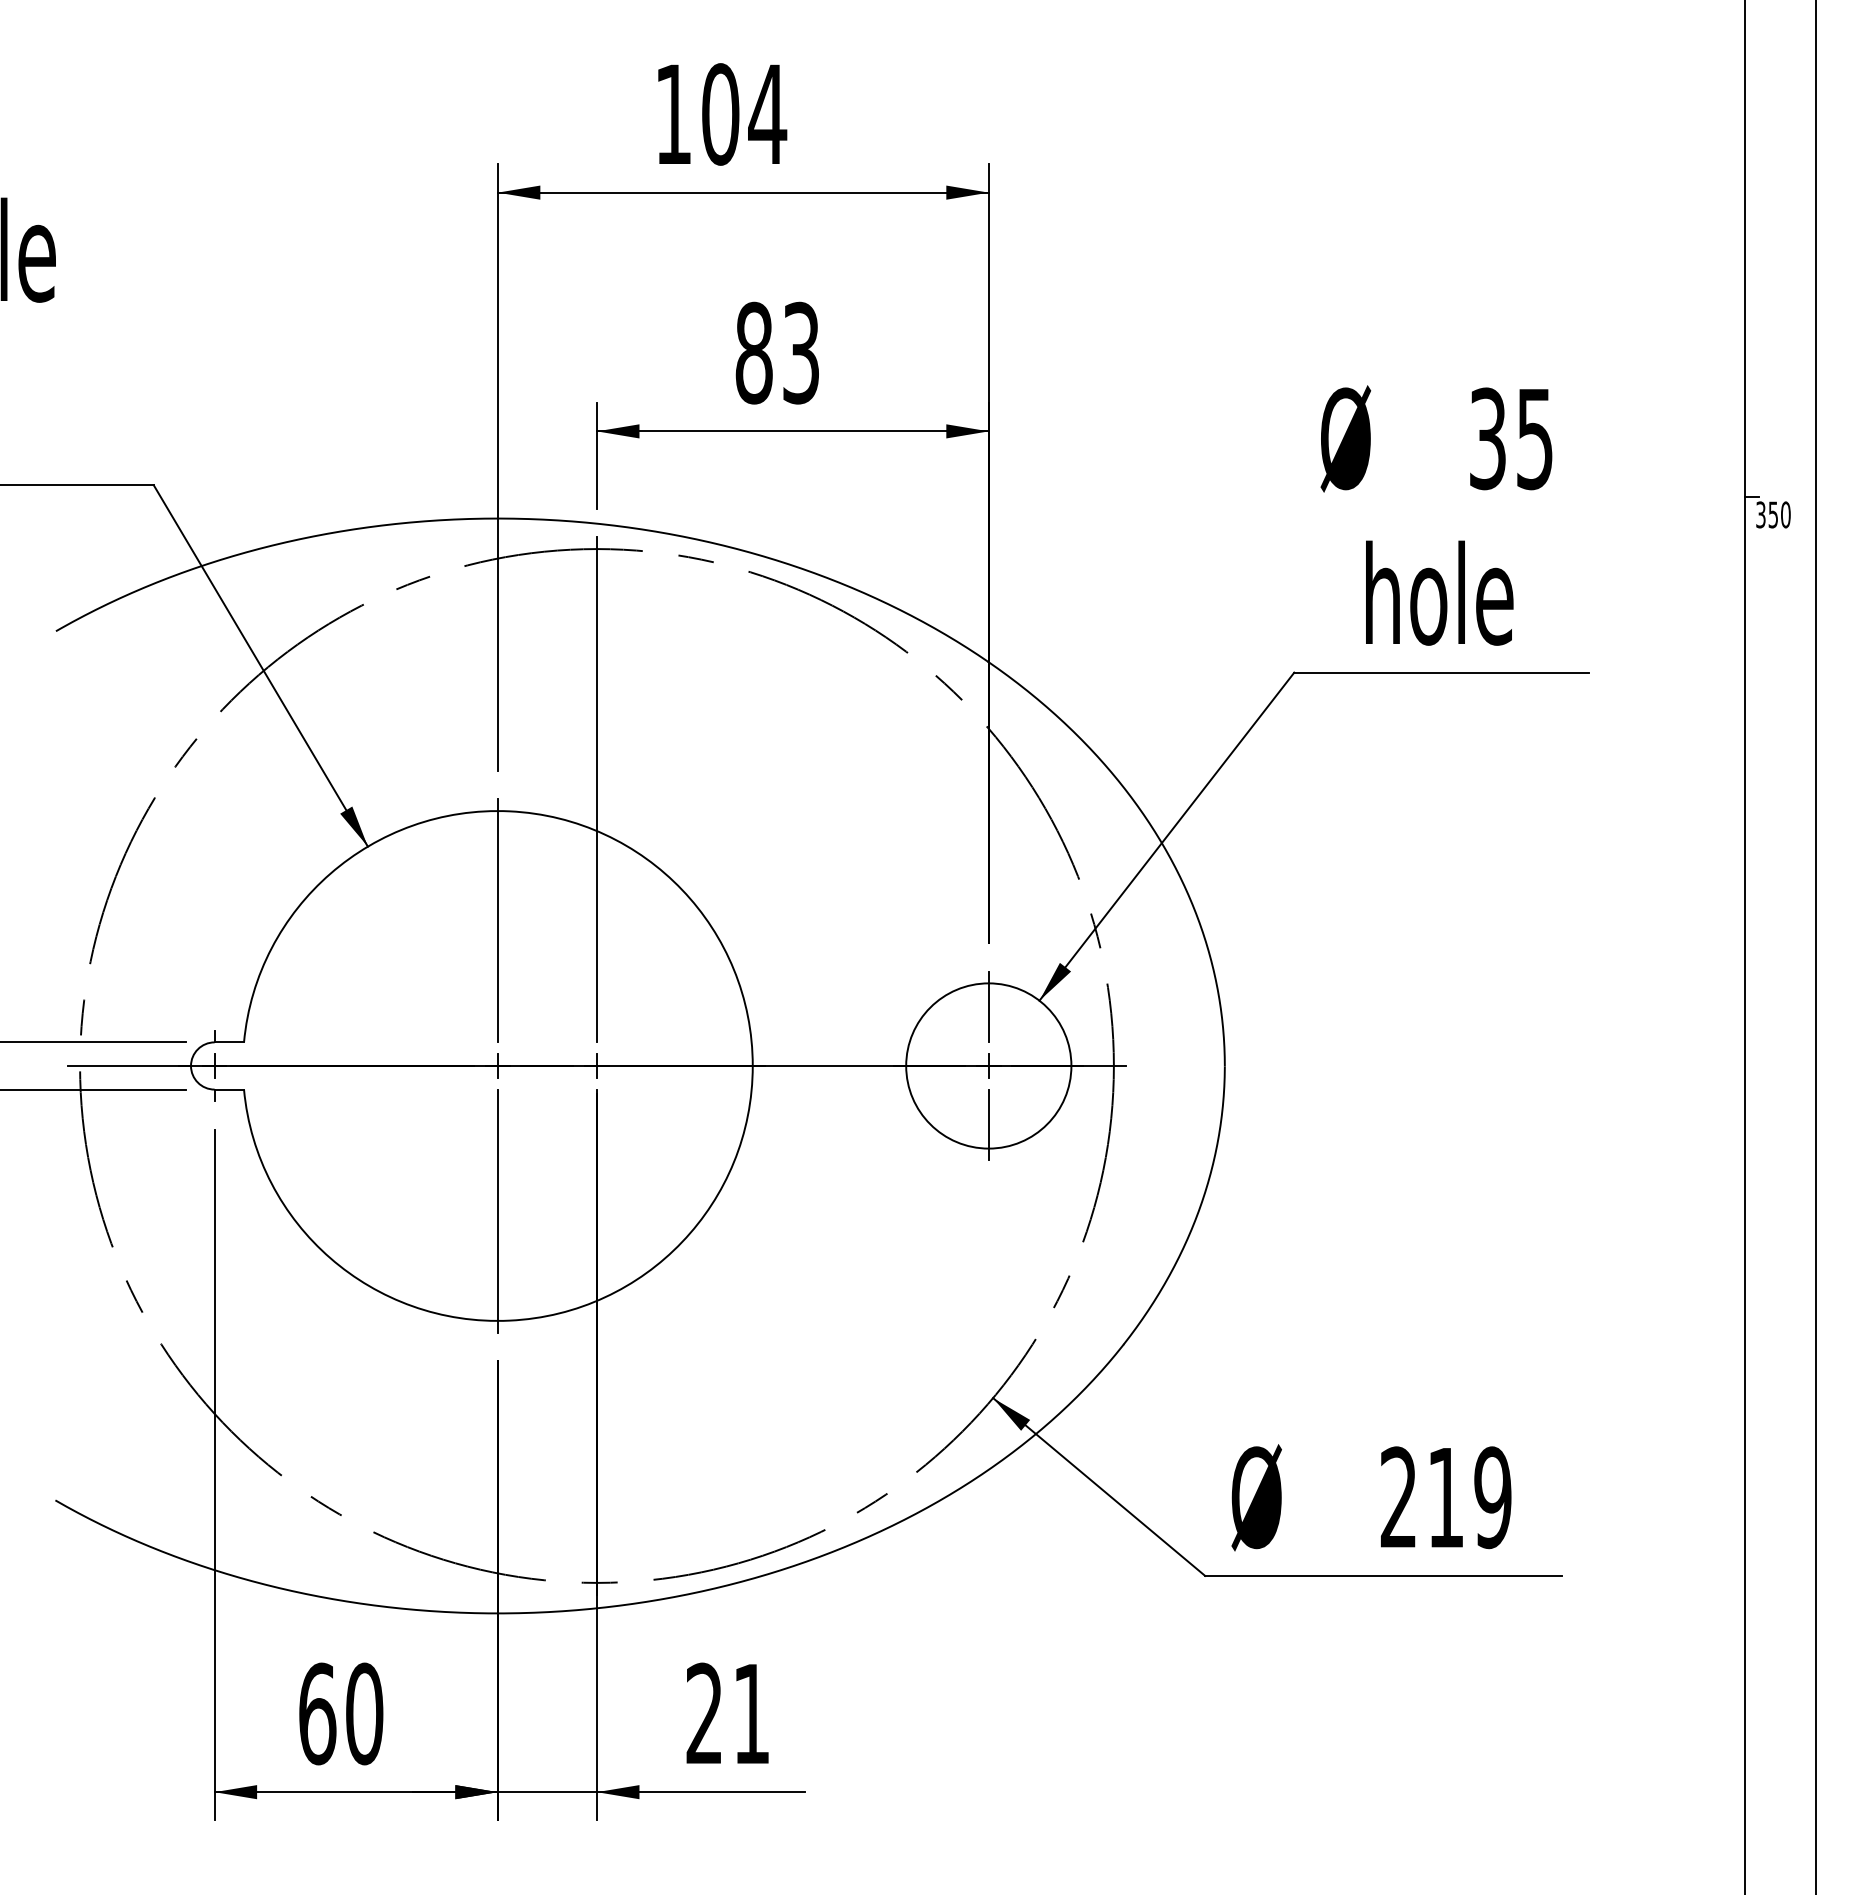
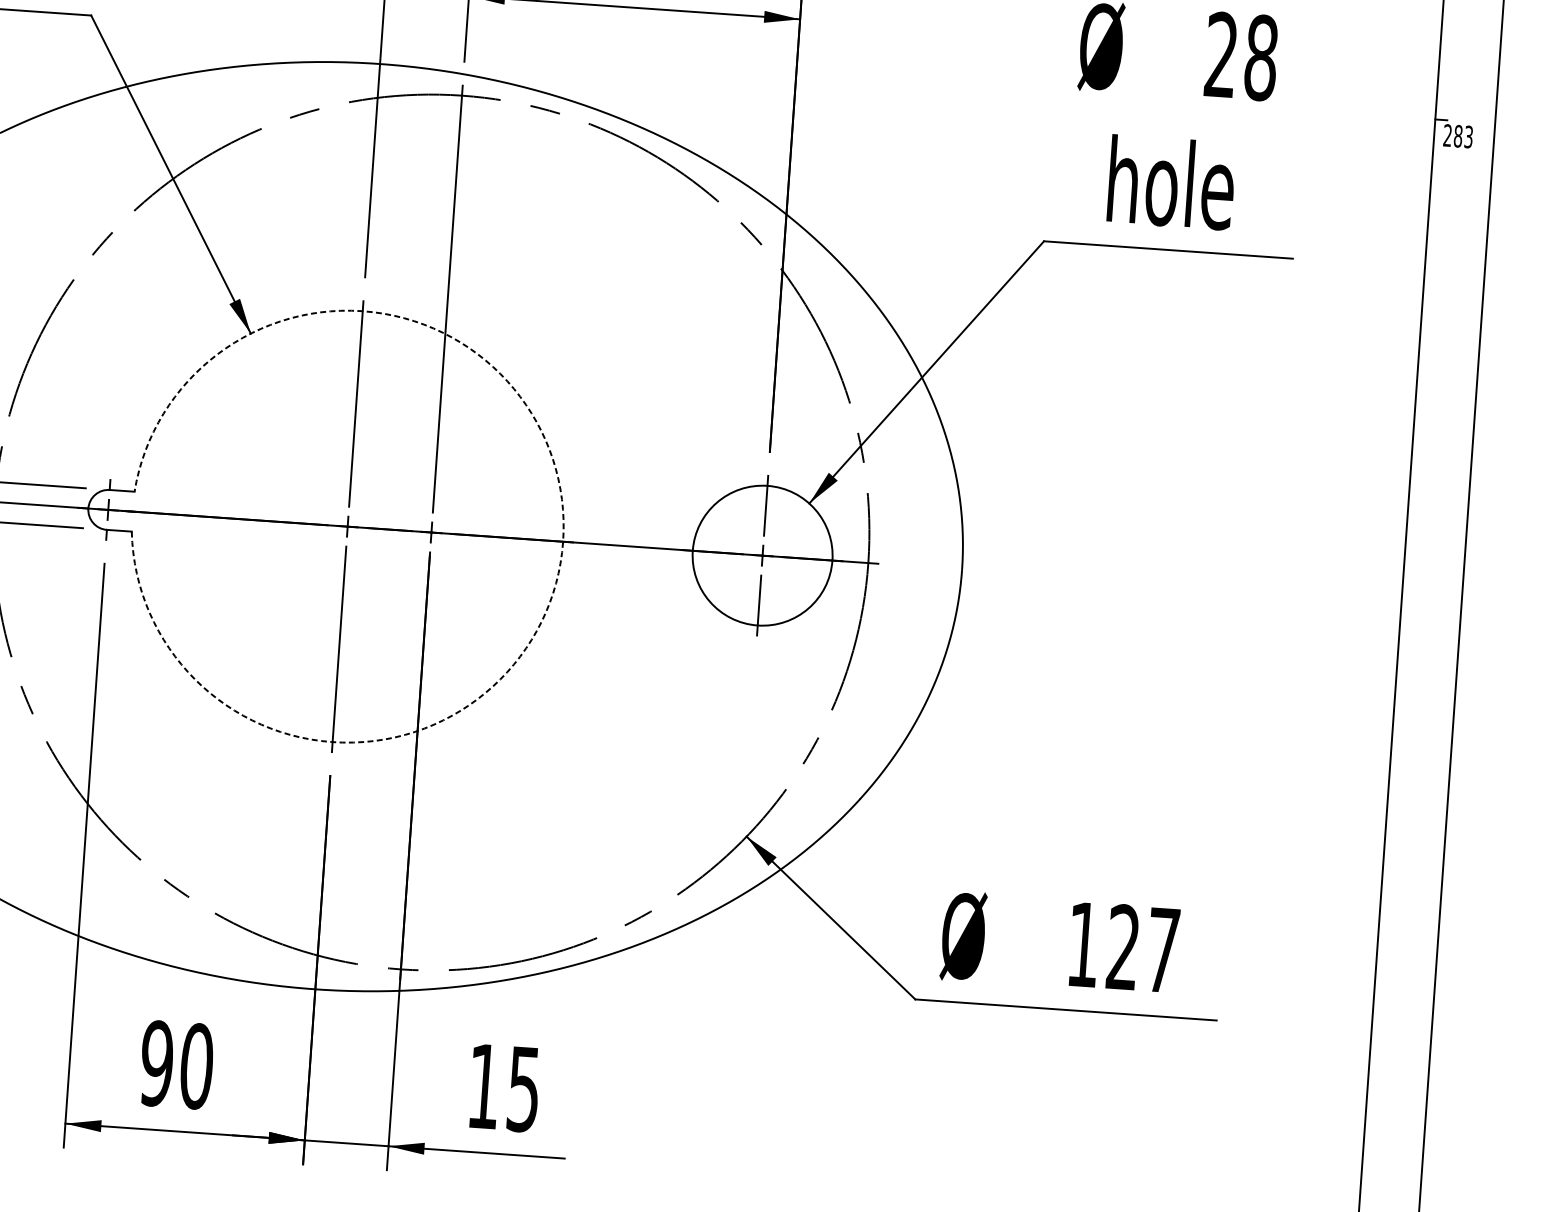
text: (1511, 438) -> (1241, 56), 35 -> 28
text: (1773, 514) -> (1458, 135), 350 -> 283
arc: (752, 1065) -> (562, 541), solid -> dashed
text: (1445, 1497) -> (1123, 947), 219 -> 127
text: (317, 1713) -> (157, 1063), 60 -> 90
text: (727, 1713) -> (503, 1087), 21 -> 15

